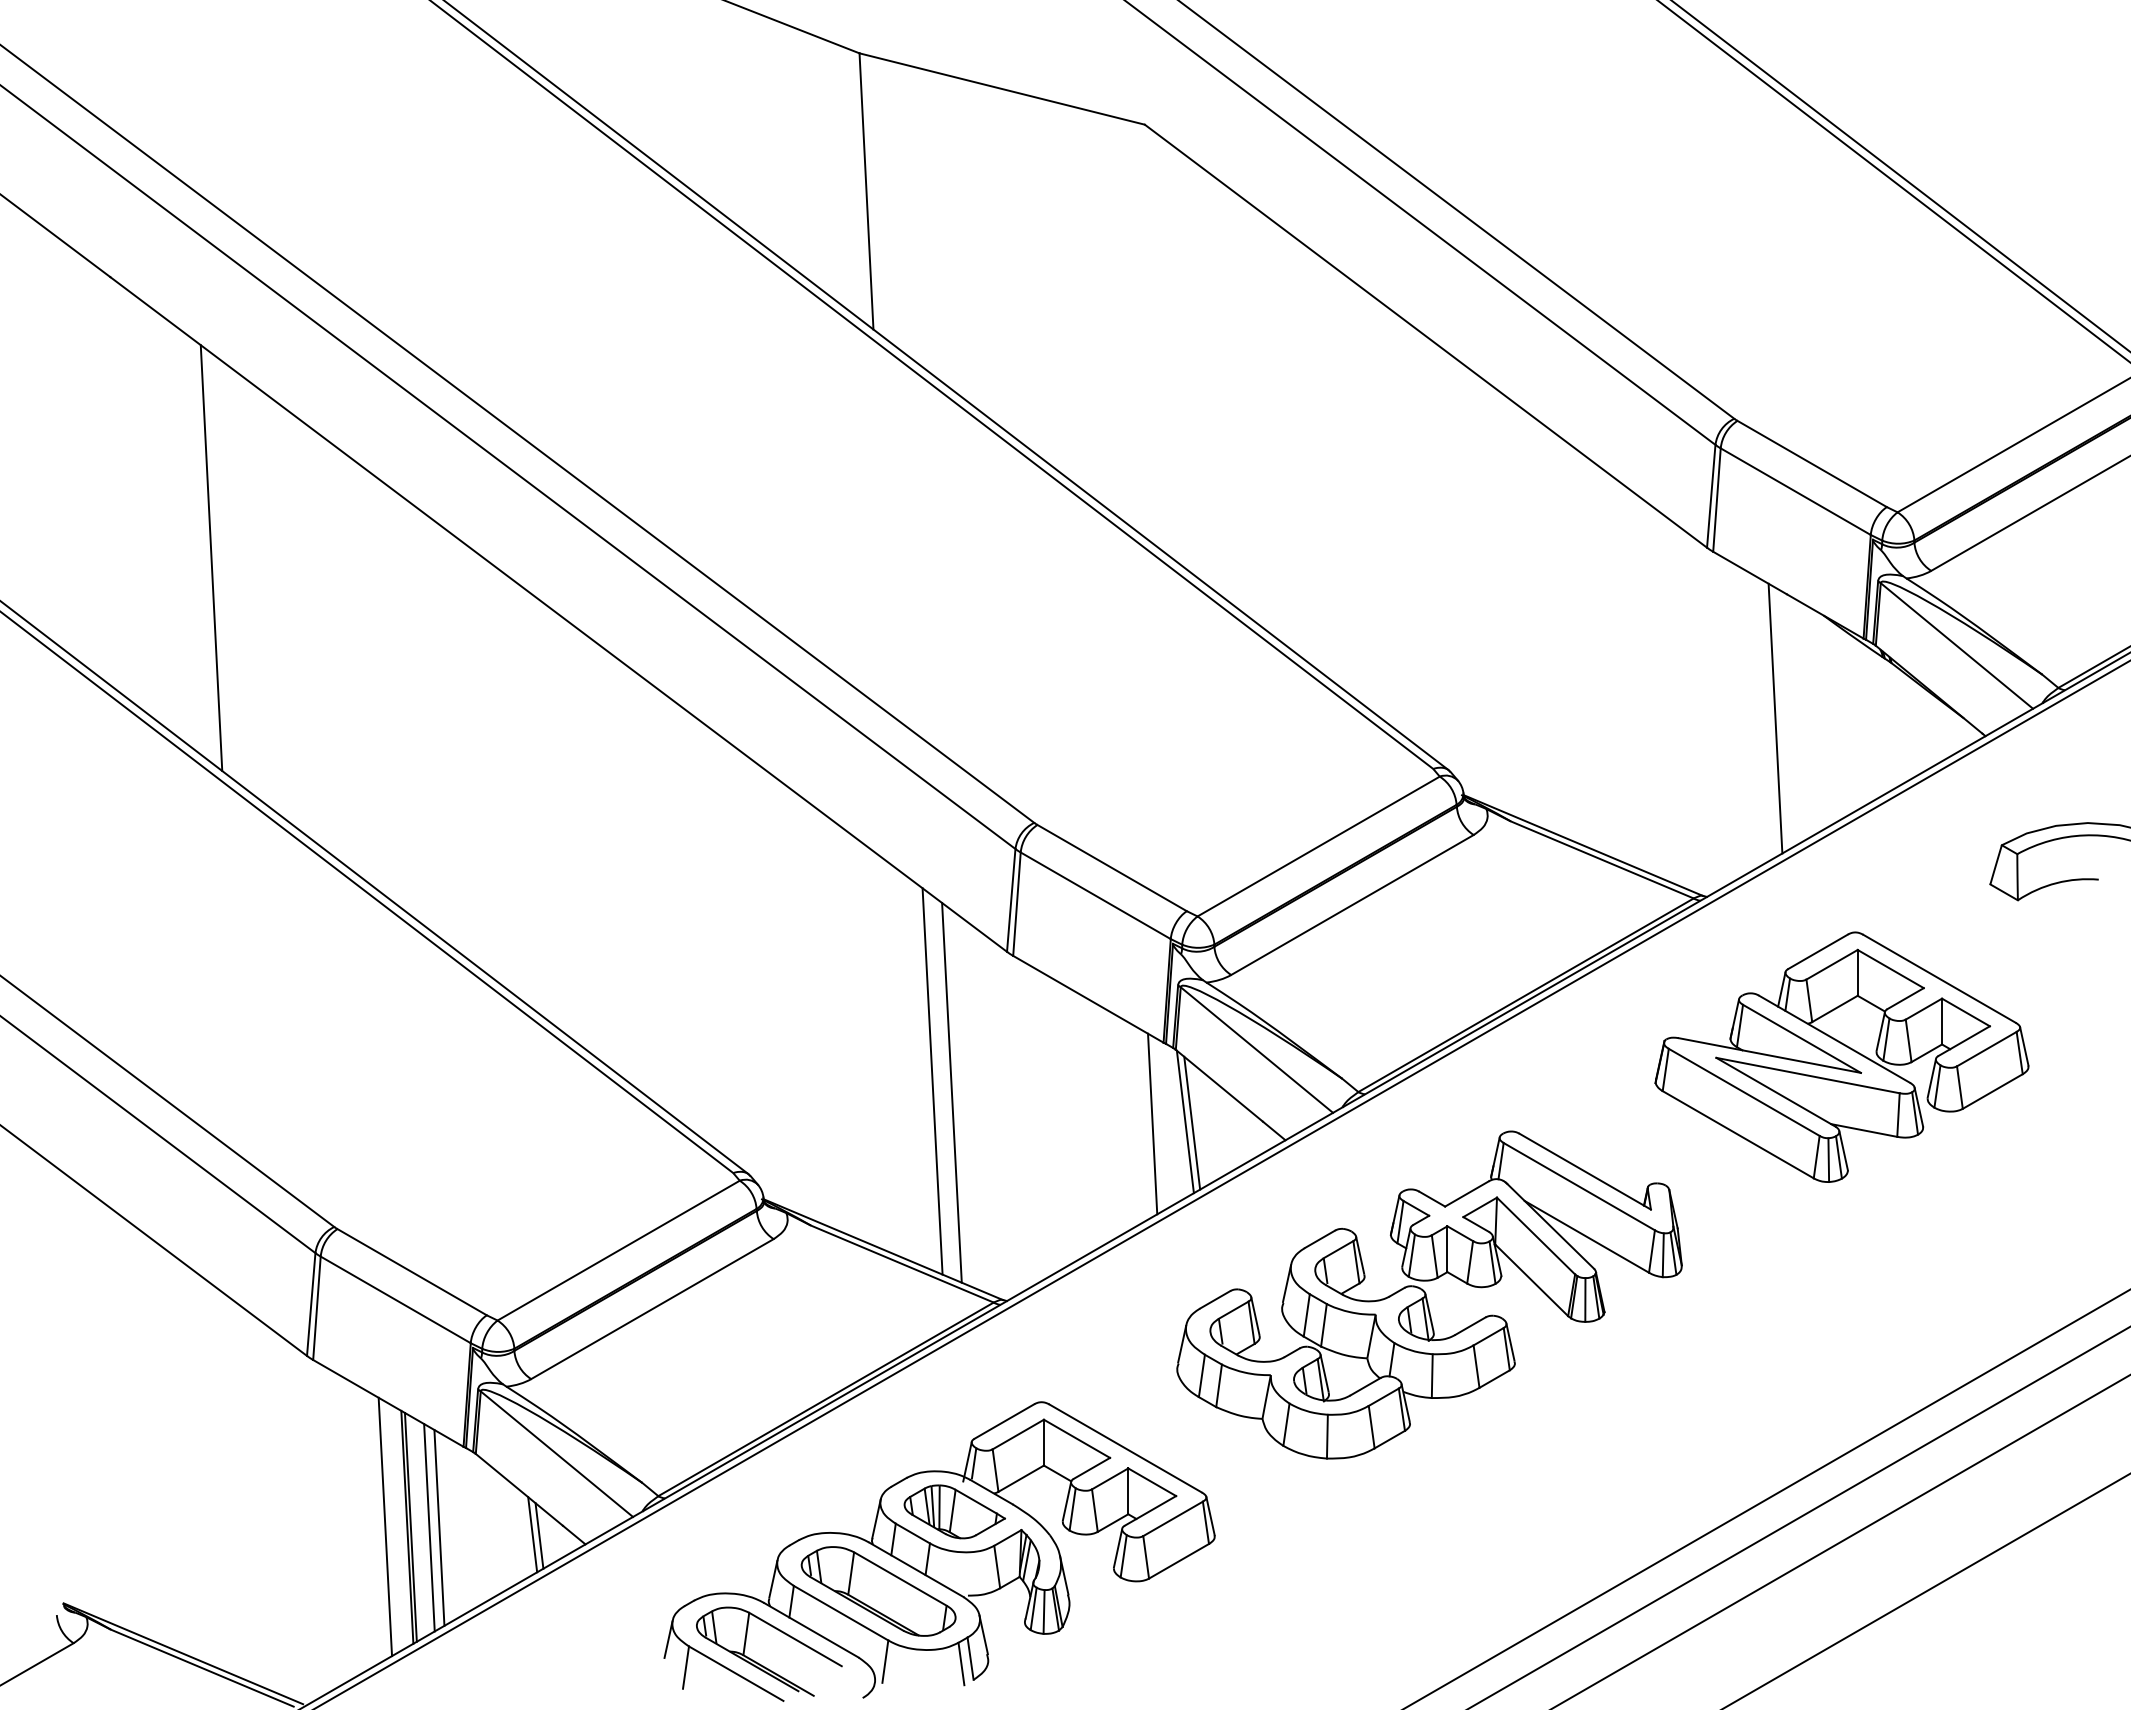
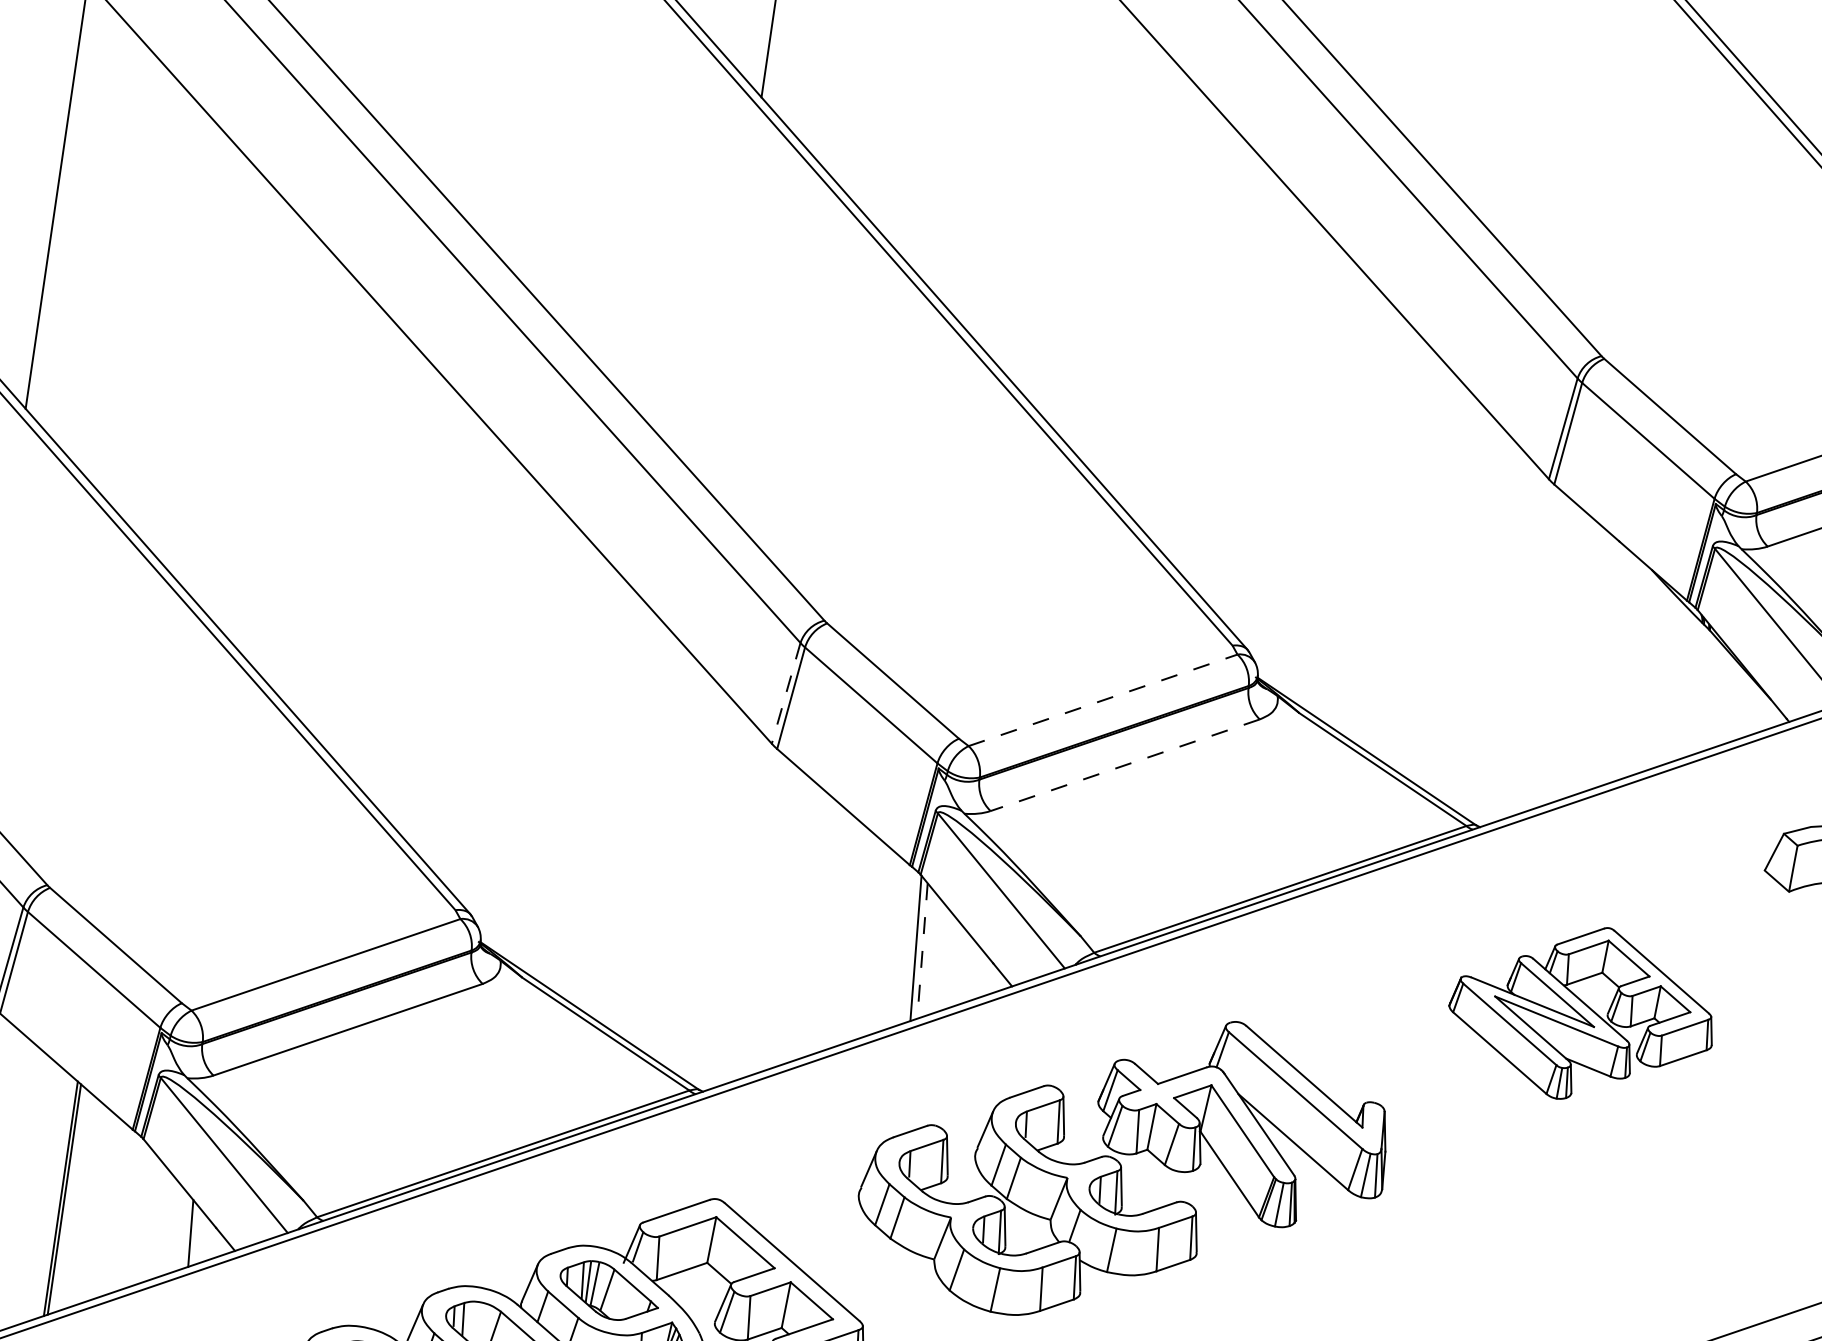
line: (1775, 718) -> (1583, 662), removed
line: (1318, 846) -> (1102, 700), solid -> dashed
line: (1011, 900) -> (786, 693), solid -> dashed
line: (1352, 905) -> (1125, 765), solid -> dashed
part: (1841, 1056) -> (1582, 1012), size x0.7
line: (932, 1081) -> (672, 858), removed
line: (951, 1092) -> (688, 872), removed
line: (1152, 1123) -> (882, 943), removed
line: (1192, 1123) -> (922, 951), solid -> dashed
line: (385, 1526) -> (39, 1193), removed
line: (429, 1527) -> (82, 1203), removed
line: (439, 1527) -> (92, 1205), removed
line: (532, 1534) -> (184, 1230), removed

